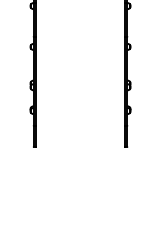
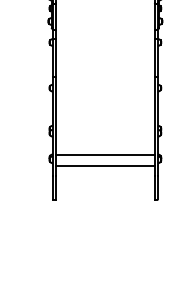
line: (79, 107) -> (104, 155), added
line: (79, 117) -> (104, 166), added

